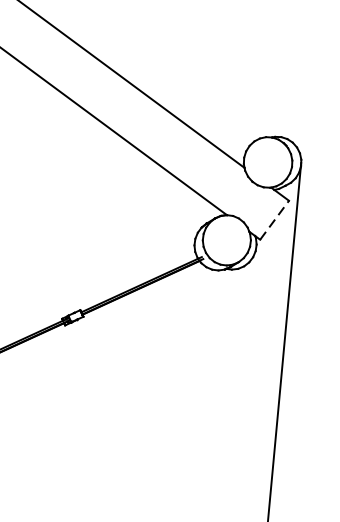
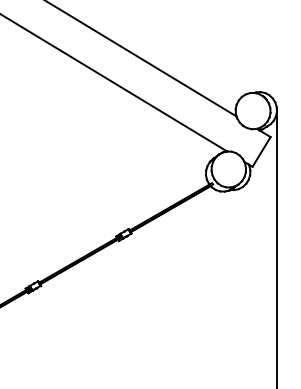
line: (274, 219) -> (261, 151), dashed -> solid

